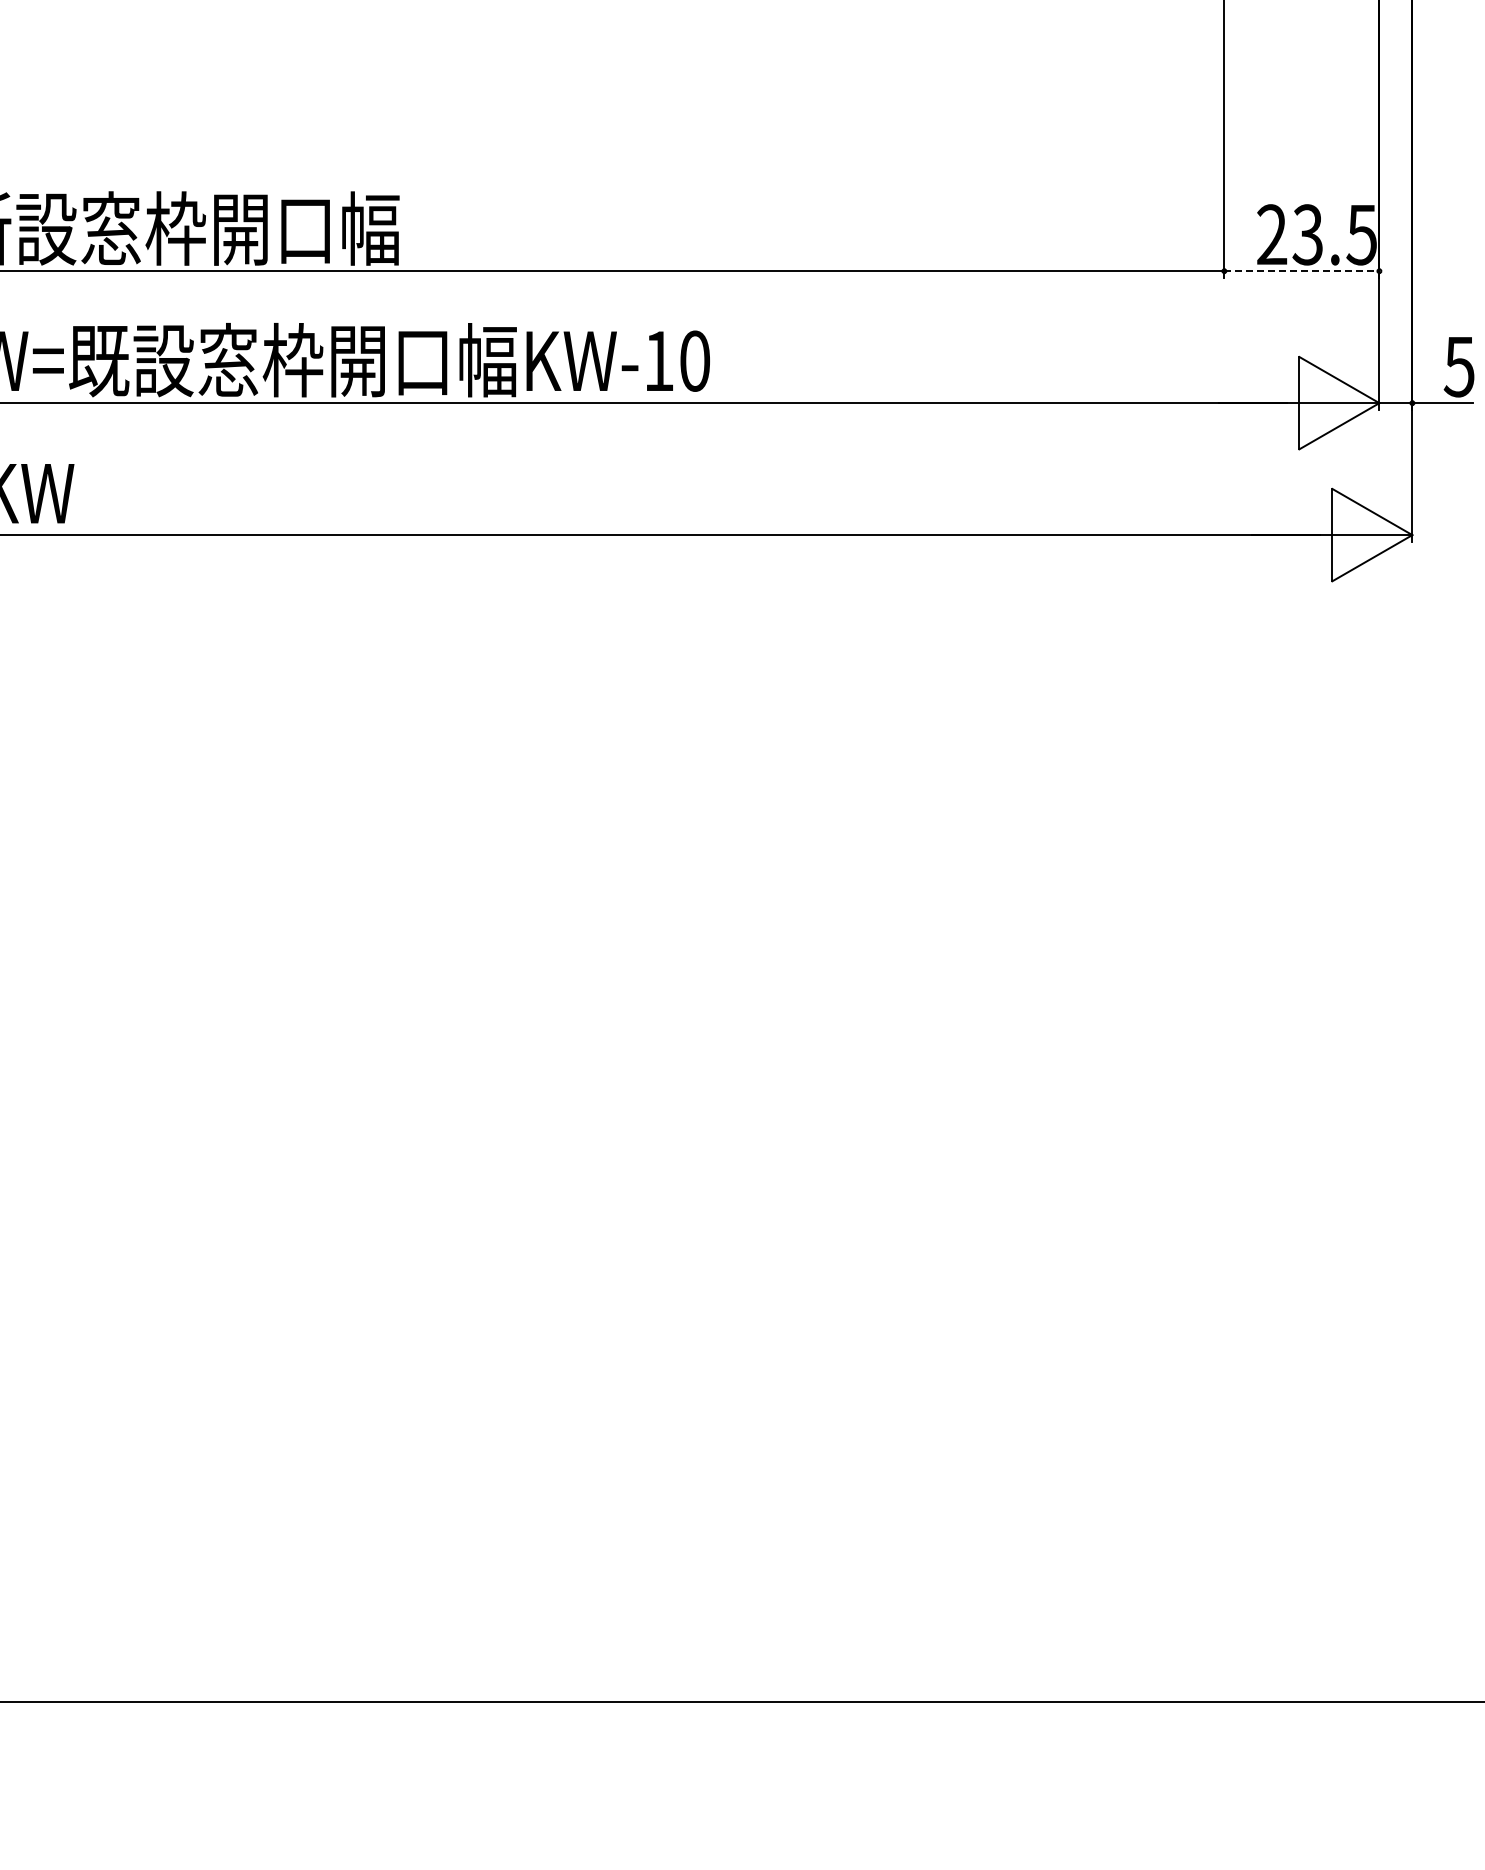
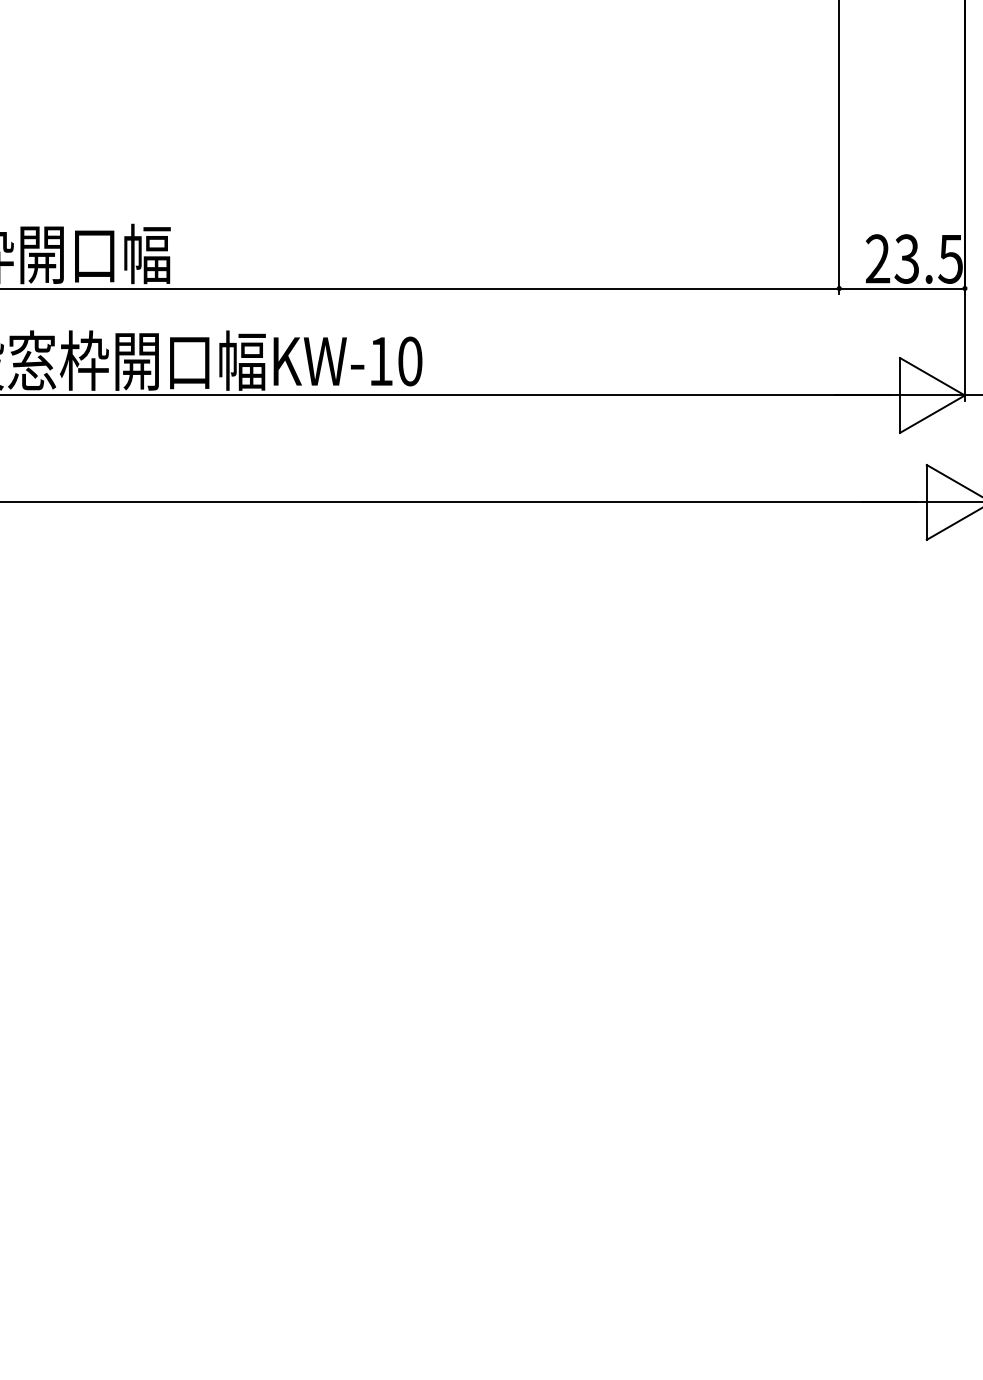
line: (1301, 271) -> (901, 288), dashed -> solid

